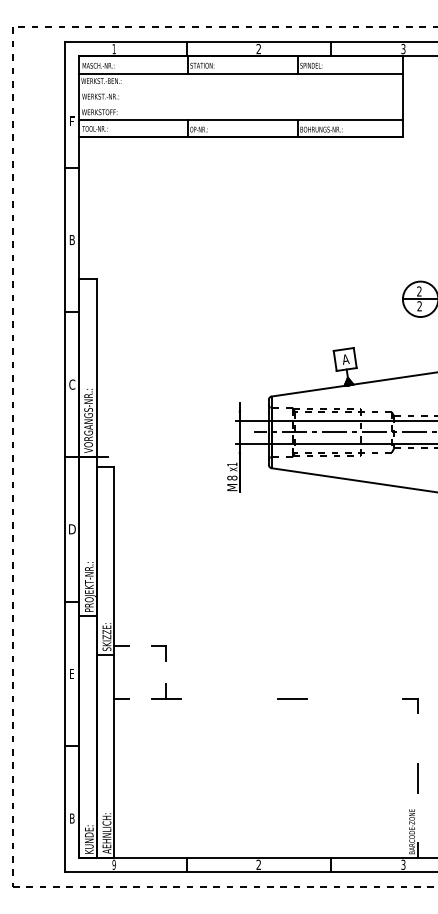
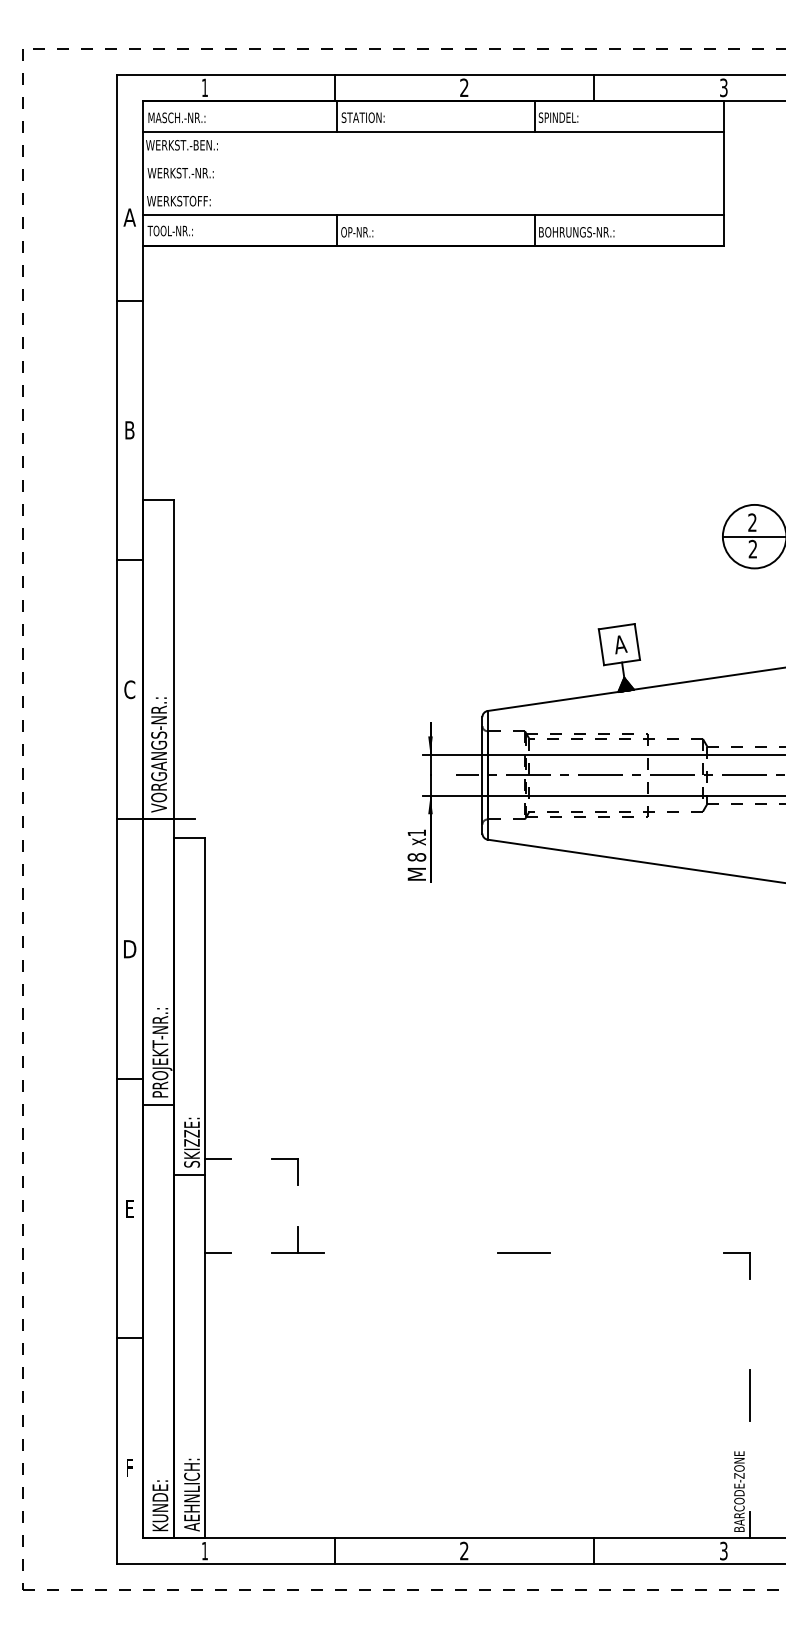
text: (71, 121) -> (128, 217), F -> A
text: (72, 818) -> (130, 1467), B -> F
text: (113, 864) -> (203, 1550), 9 -> 1

